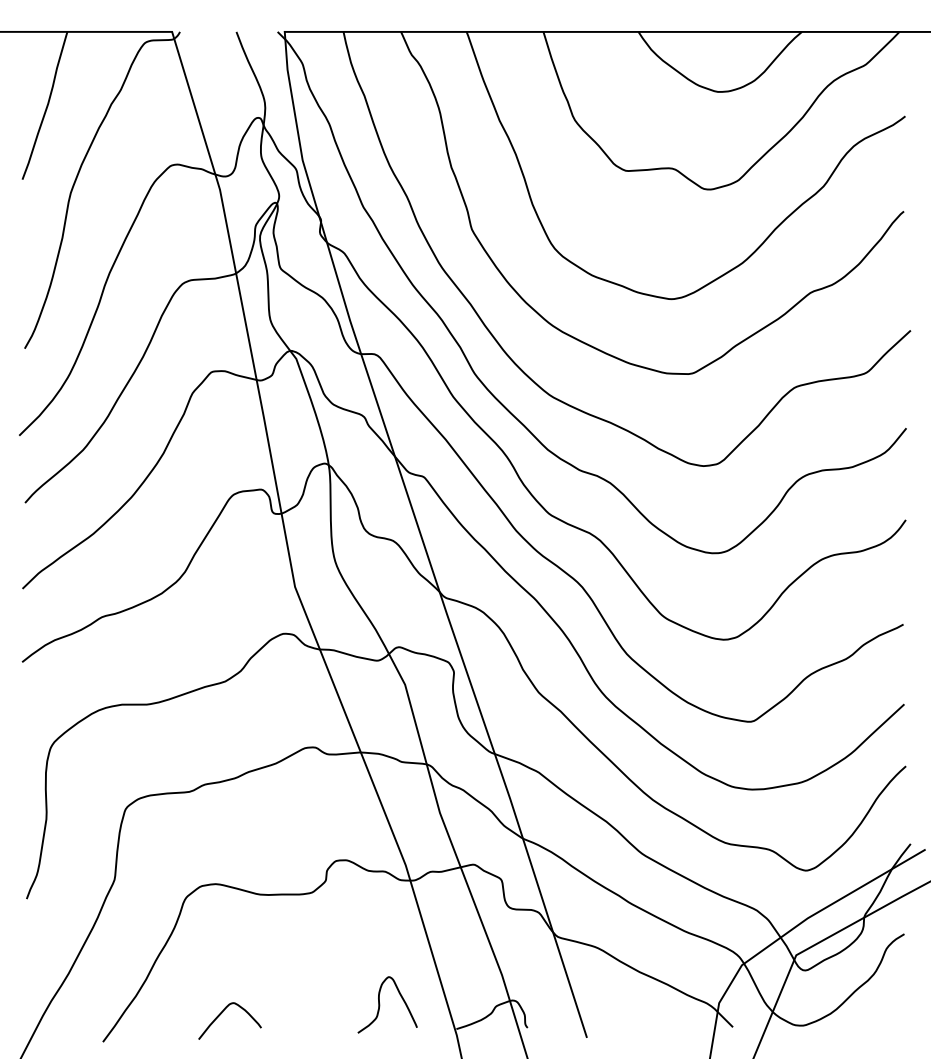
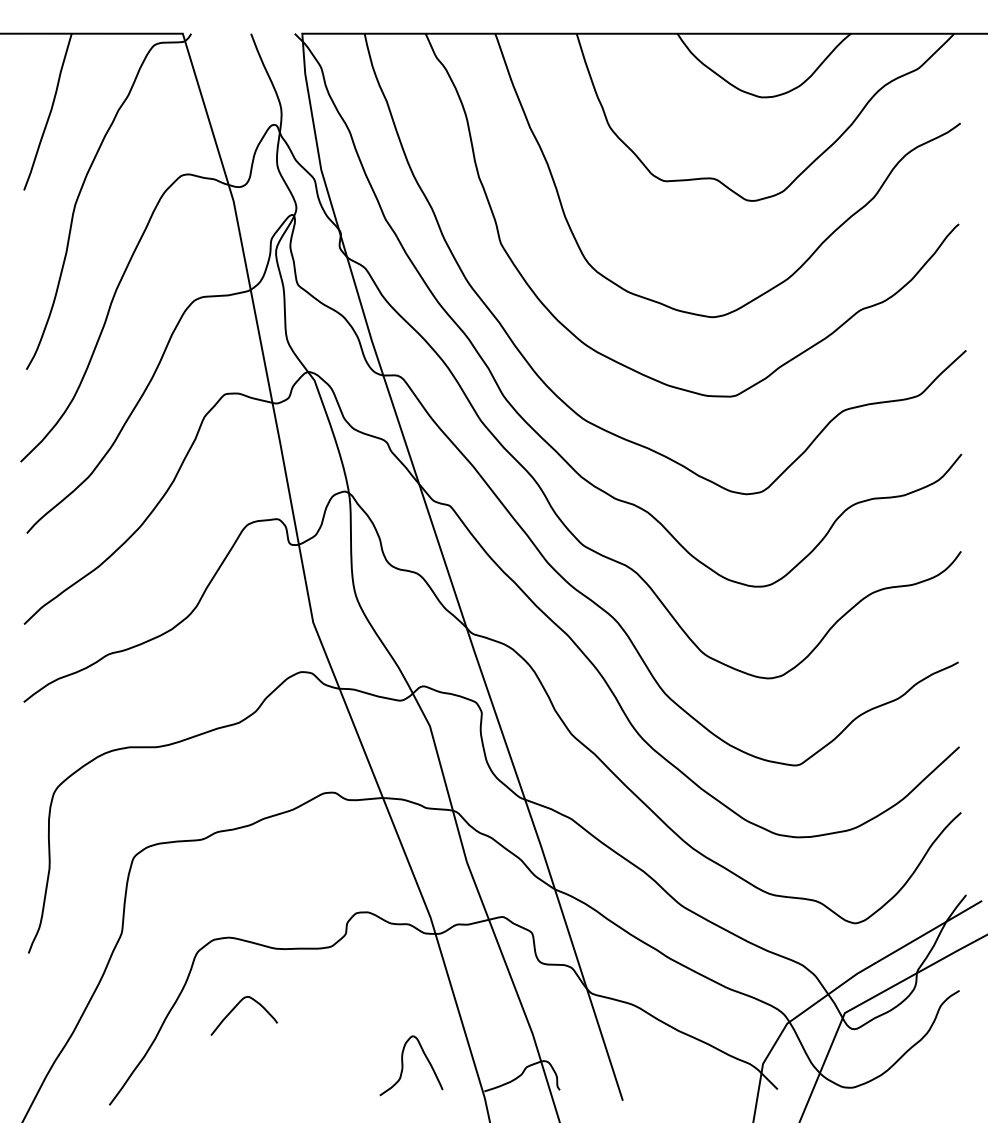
curve: (222, 1013) -> (236, 1007), moved

